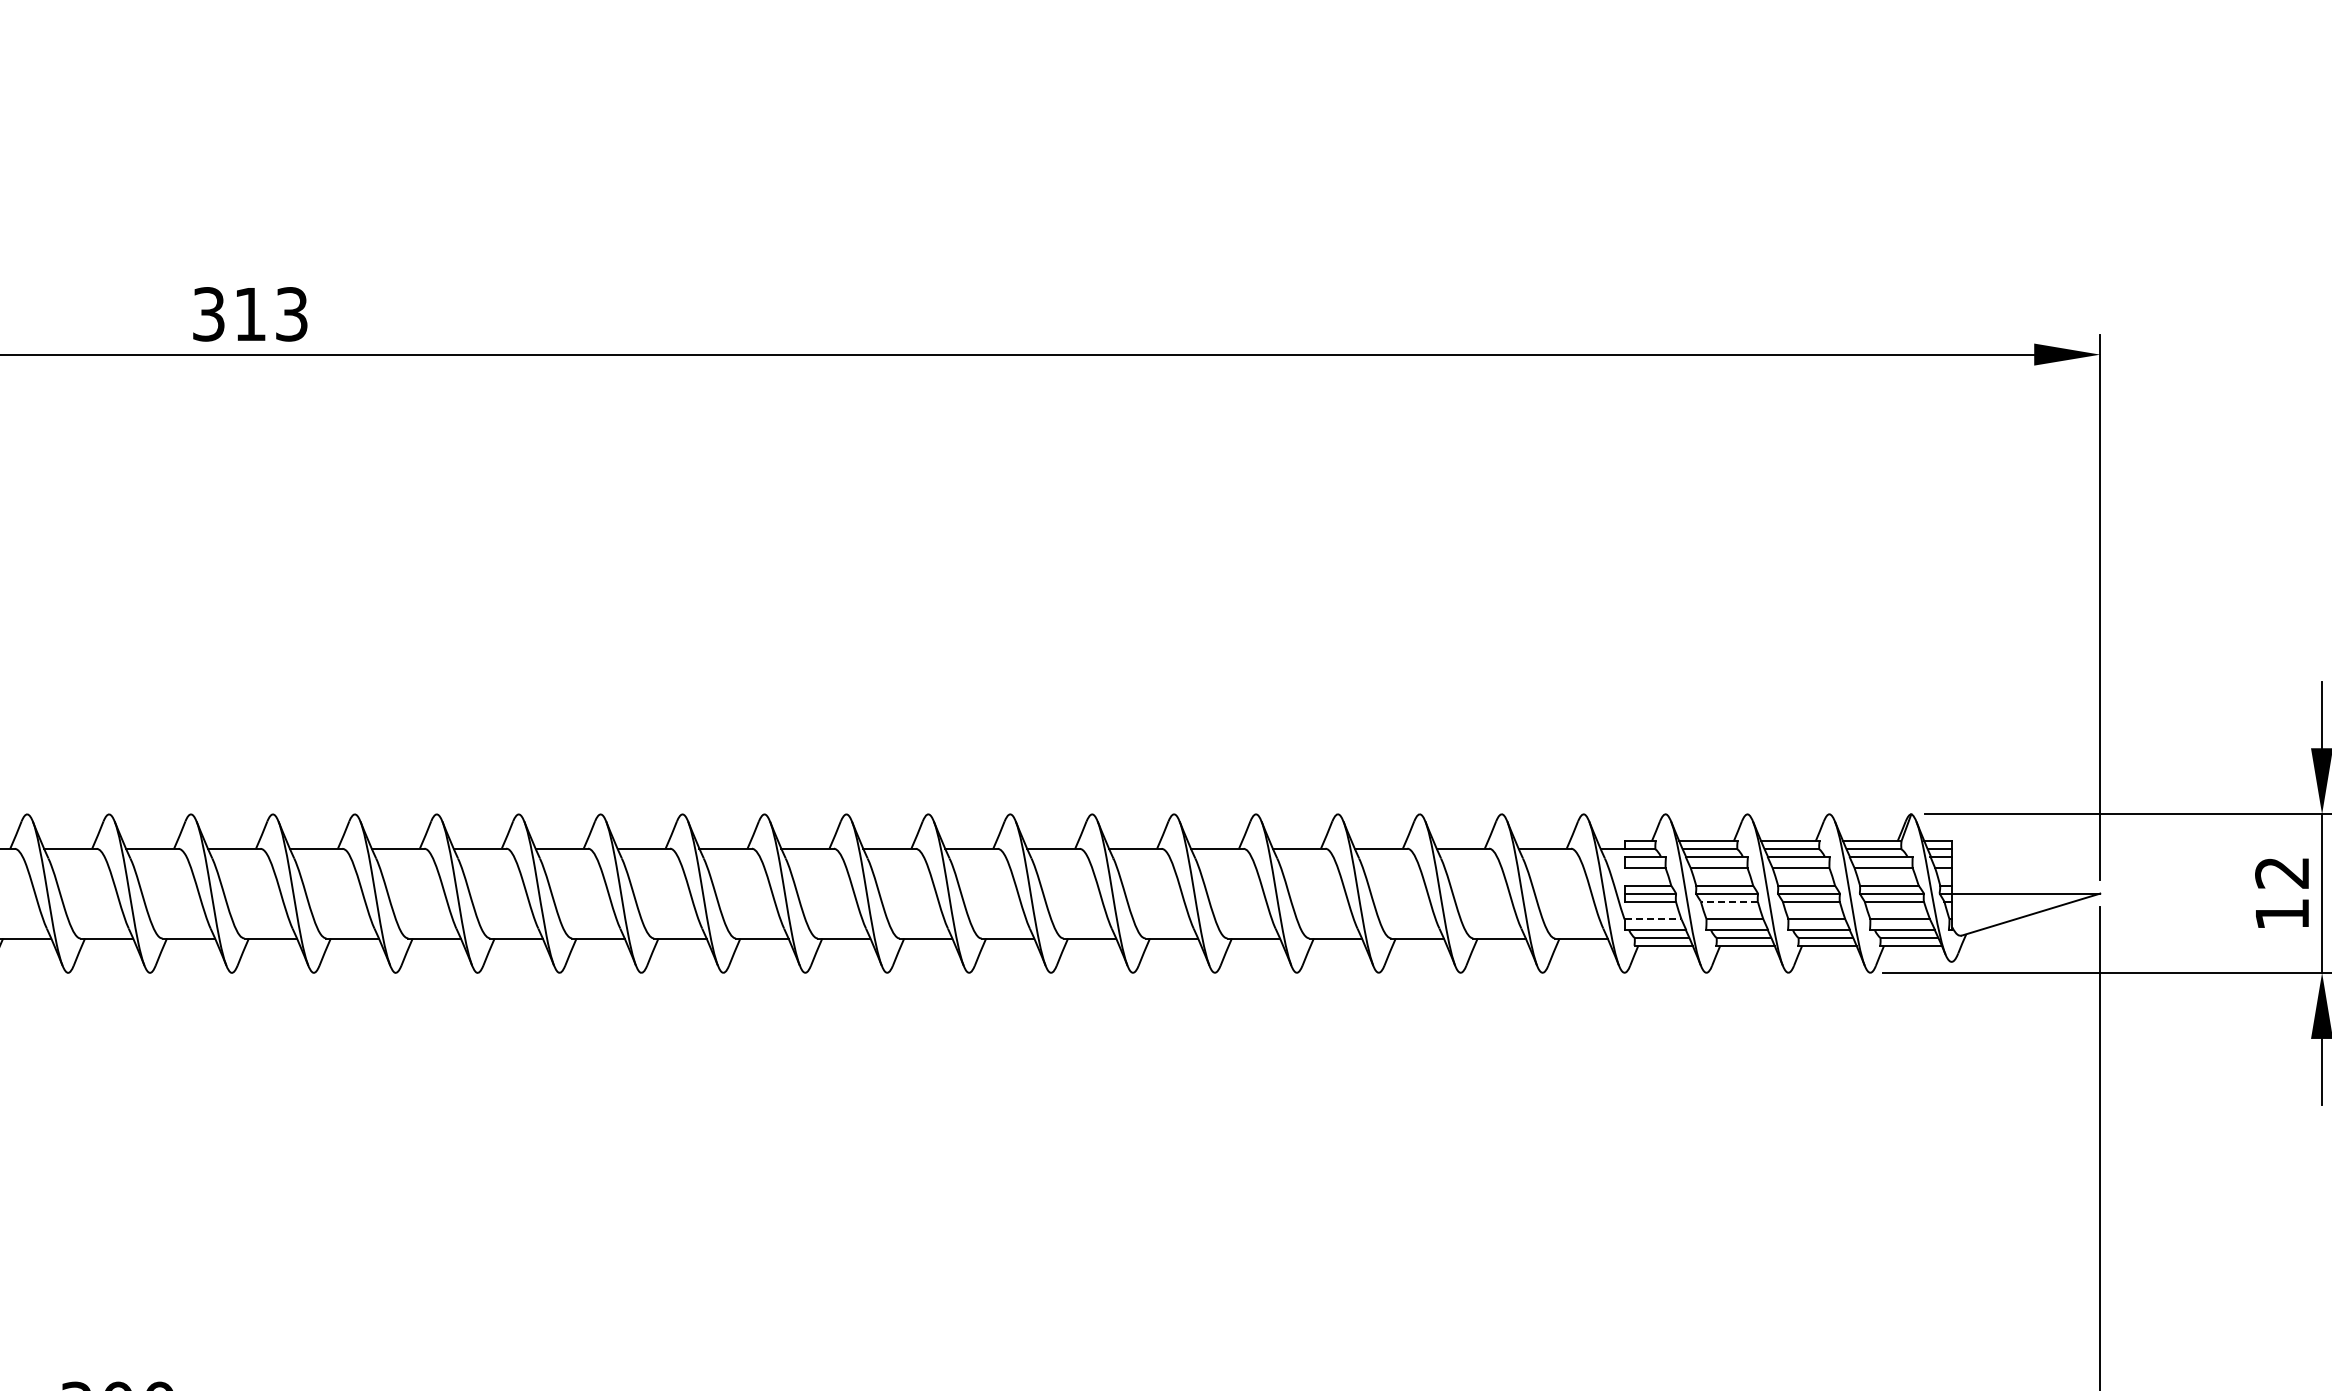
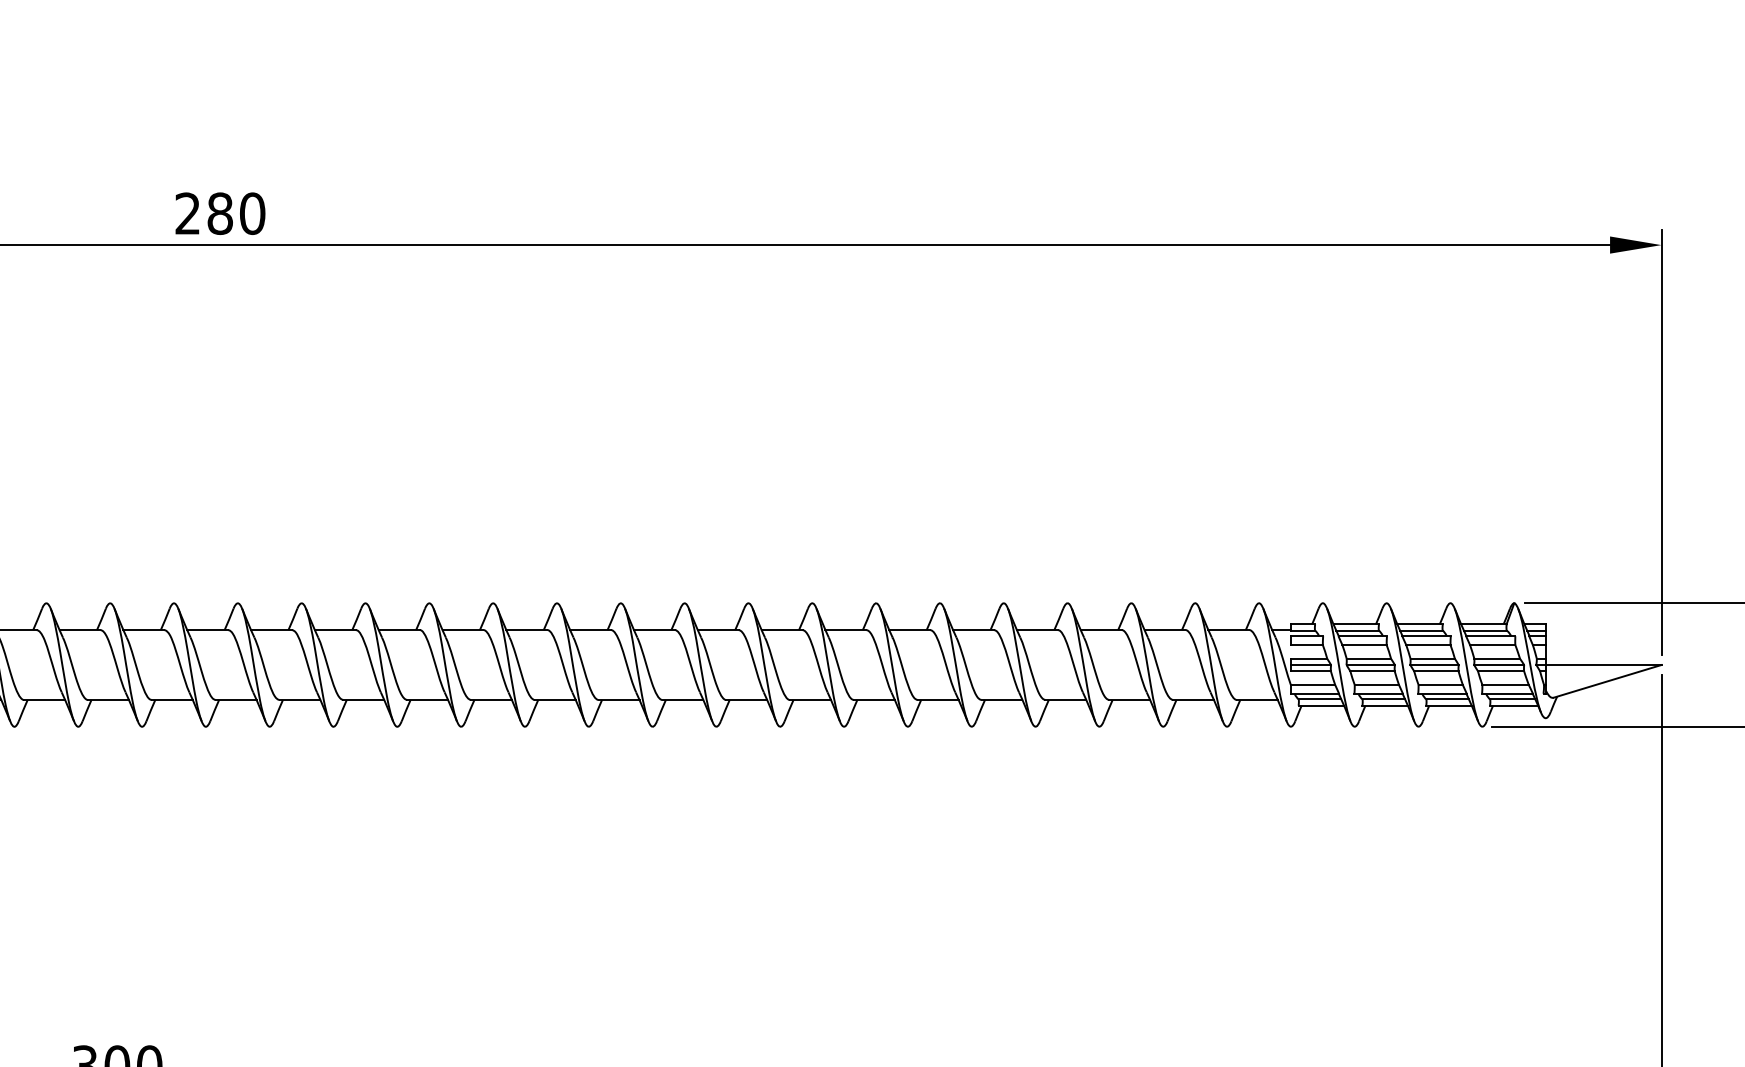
text: (250, 314) -> (220, 213), 313 -> 280
line: (1728, 901) -> (1371, 671), dashed -> solid
line: (1653, 919) -> (1313, 685), dashed -> solid

